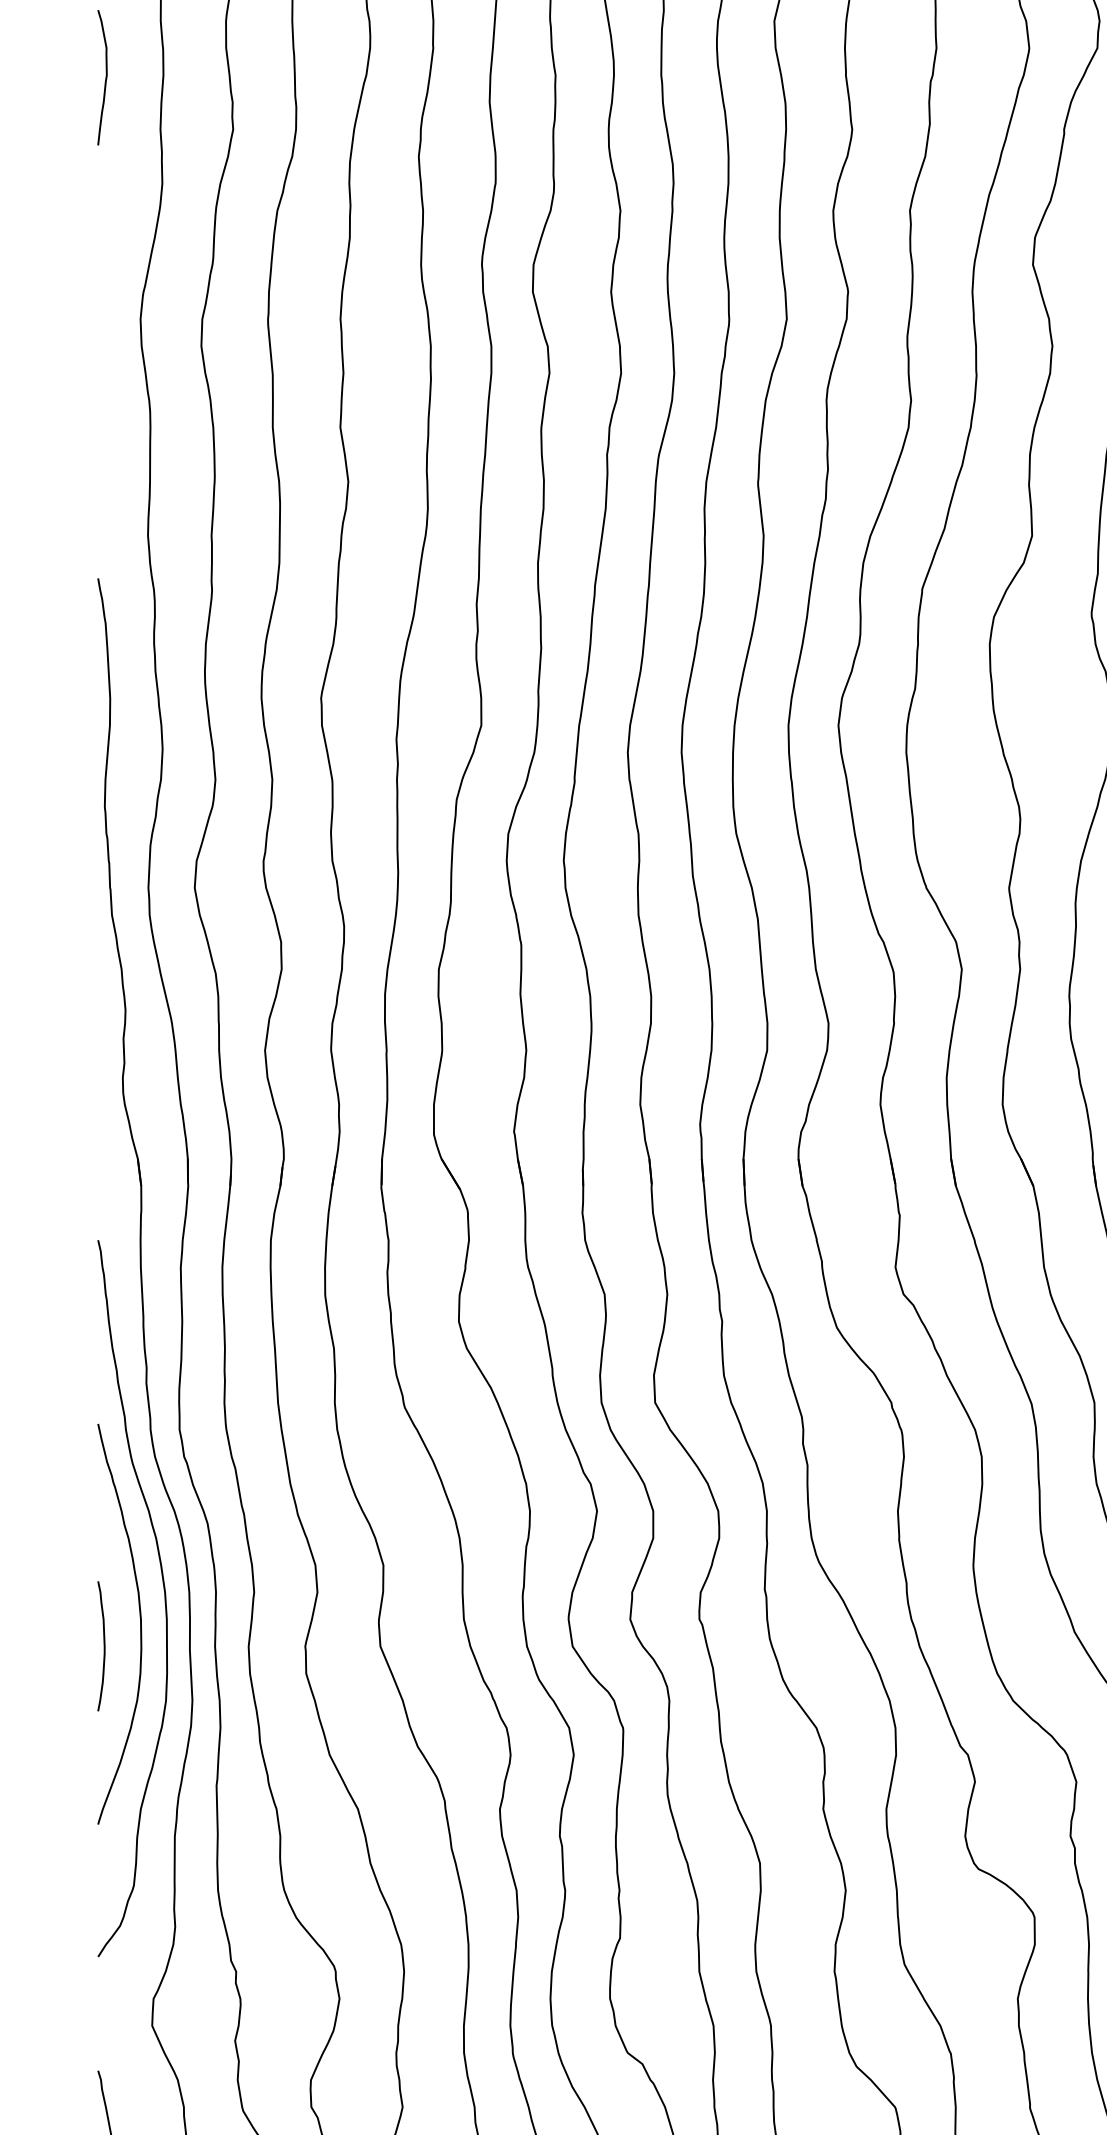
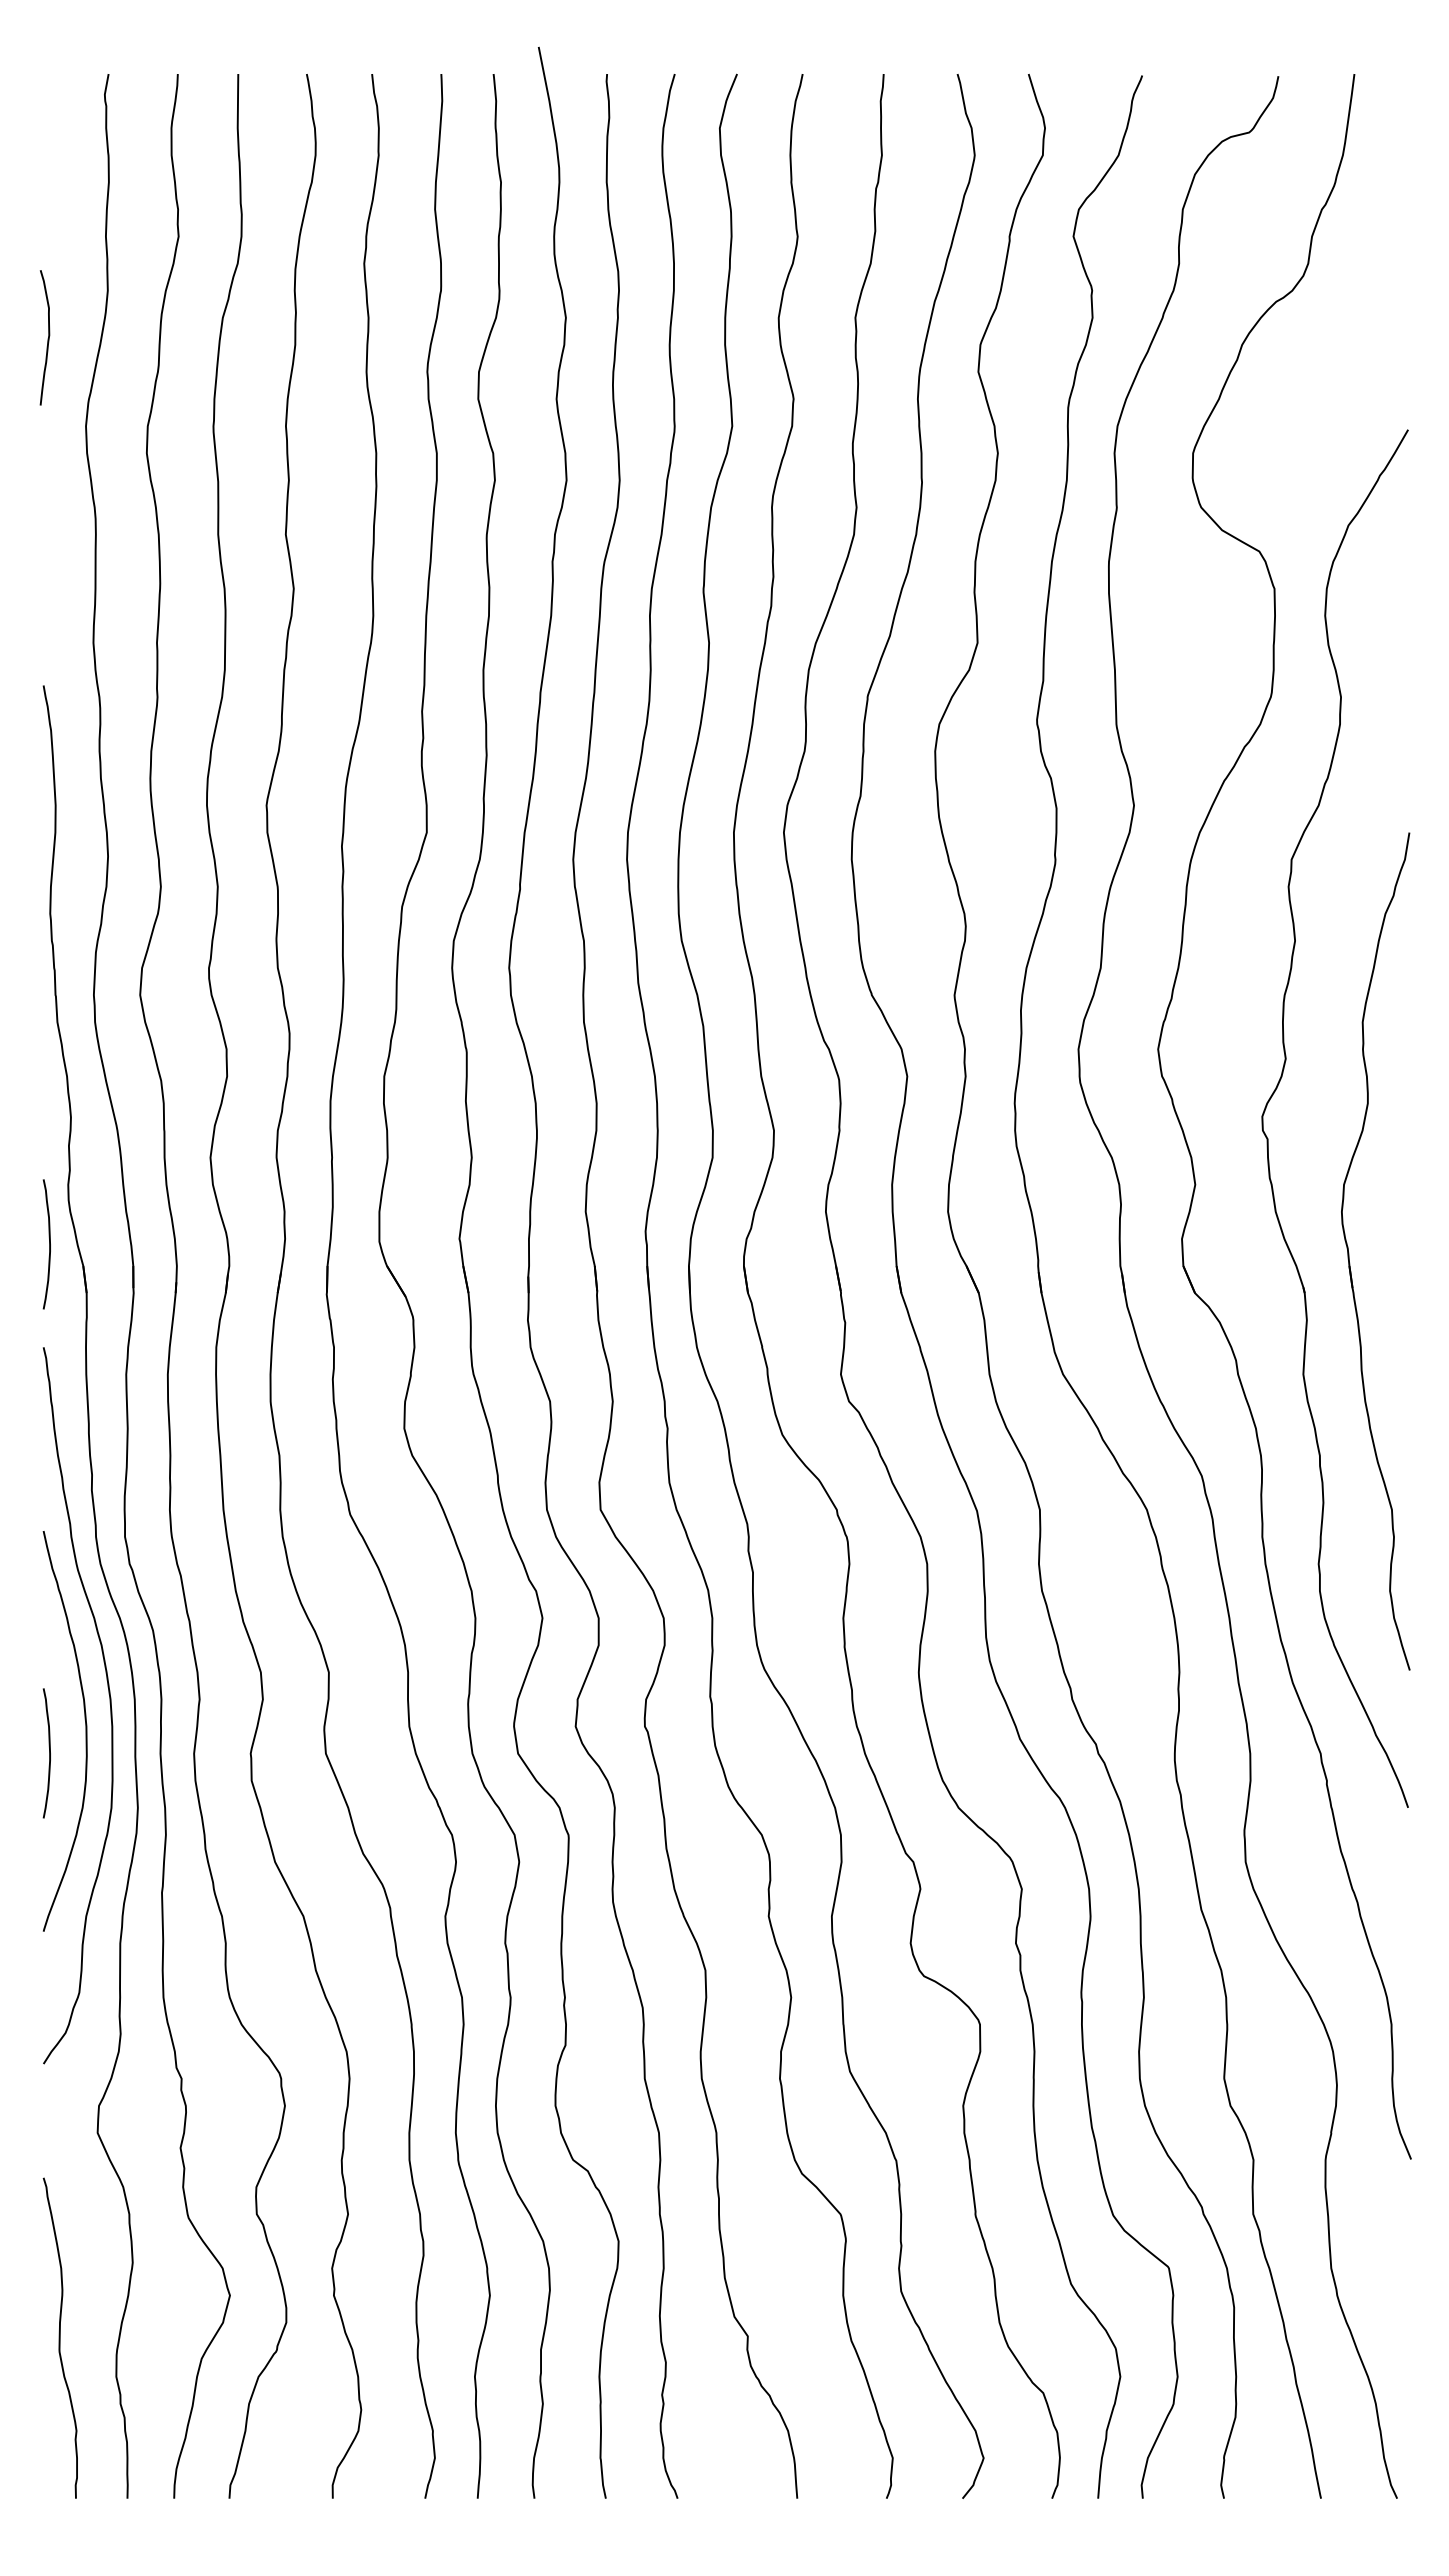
curve: (105, 78) -> (47, 338), moved
curve: (104, 1137) -> (49, 1244), added

